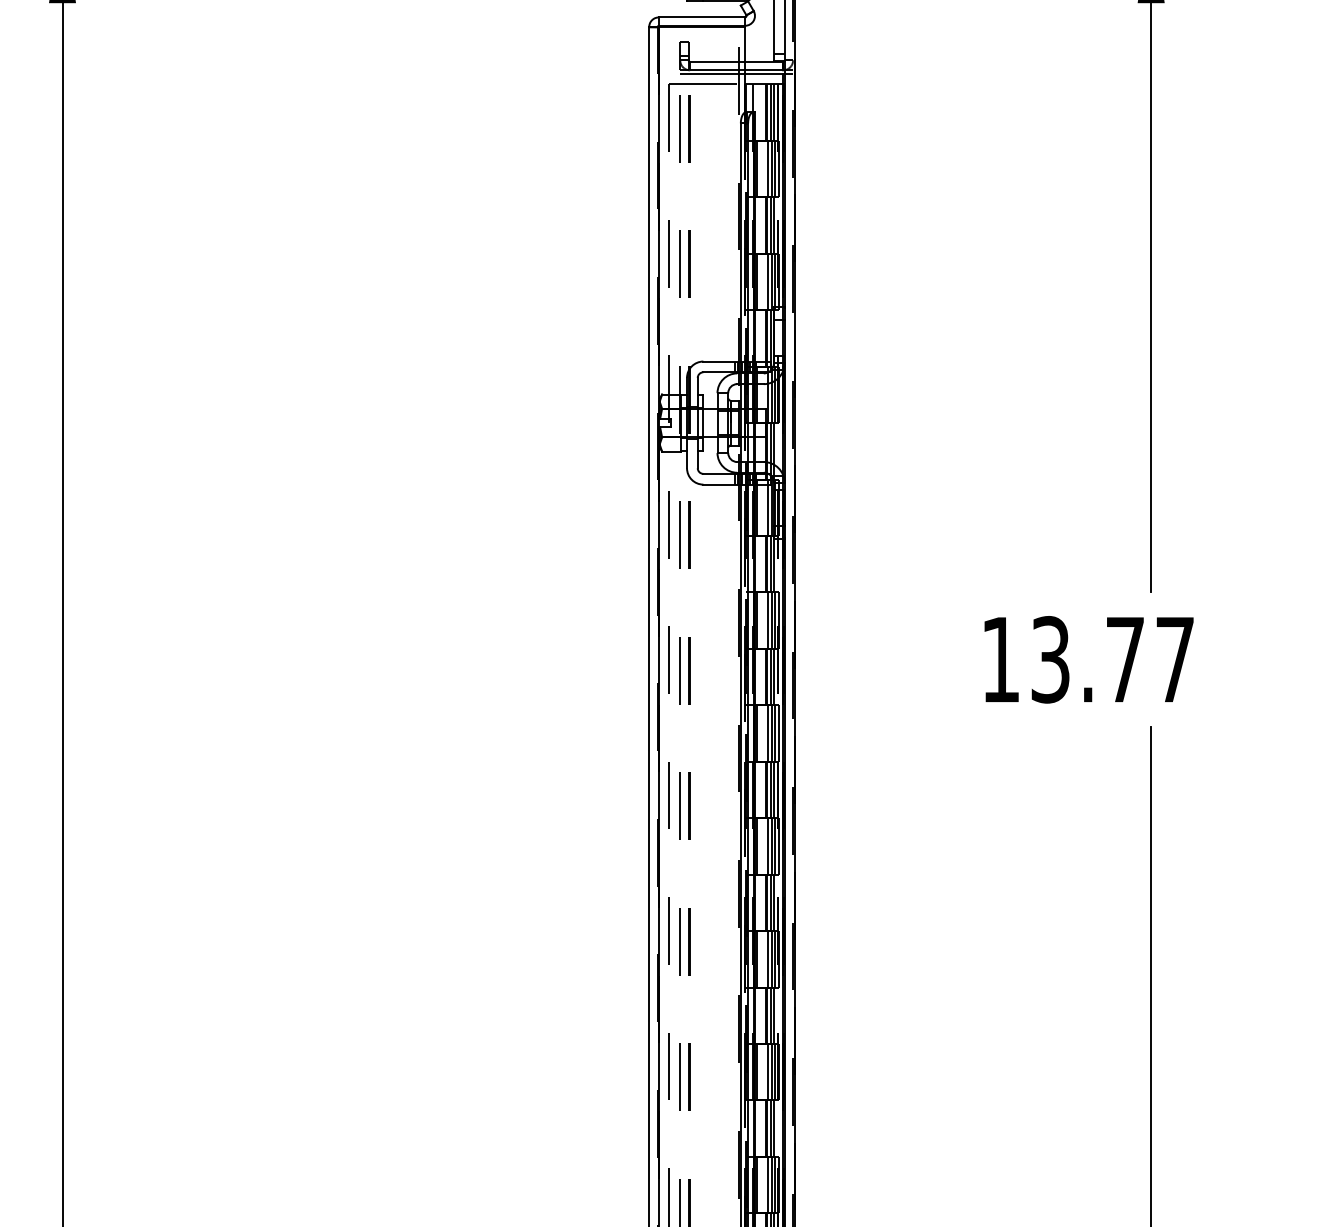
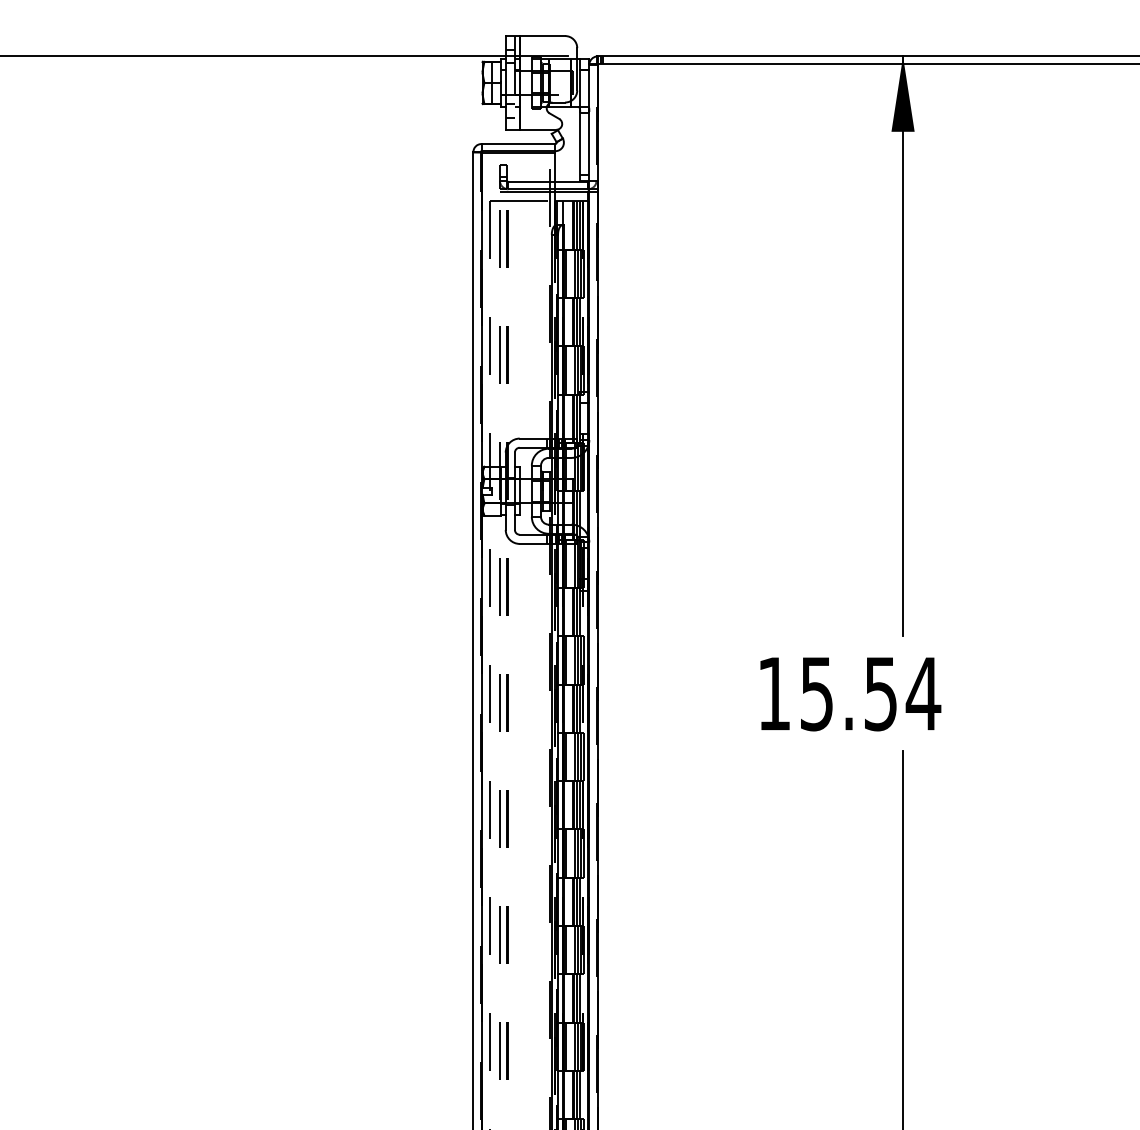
text: (1114, 659) -> (871, 693), 13.77 -> 15.54

